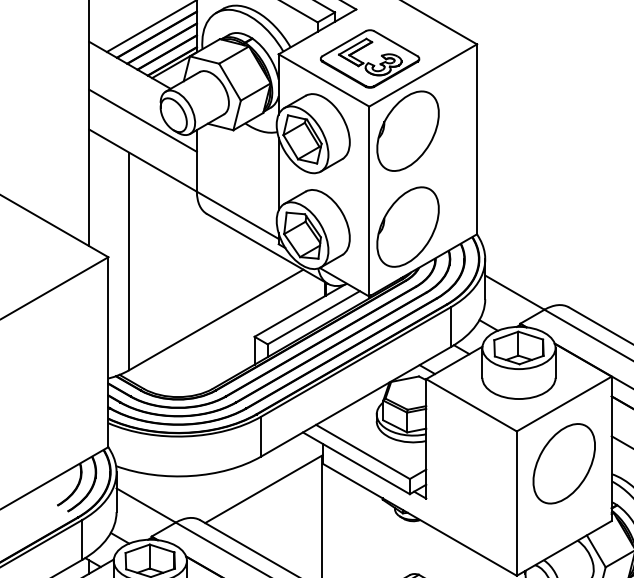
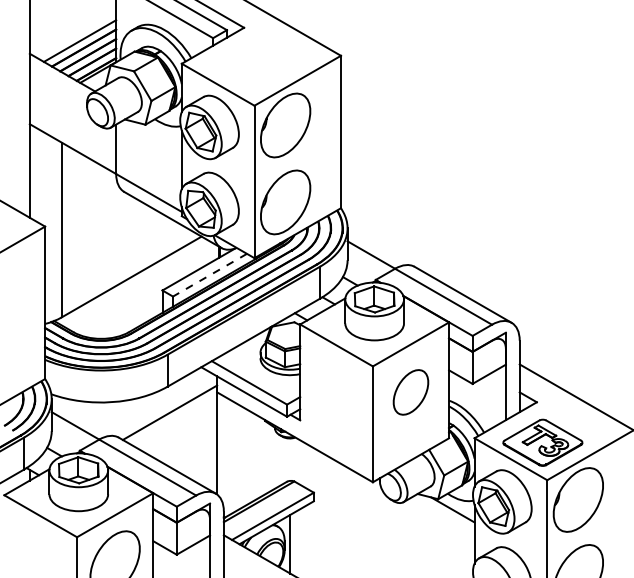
part: (369, 58) -> (254, 67), removed
line: (142, 121) -> (72, 117), removed
line: (314, 318) -> (210, 275), solid -> dashed
part: (563, 463) -> (410, 392), size x0.7

